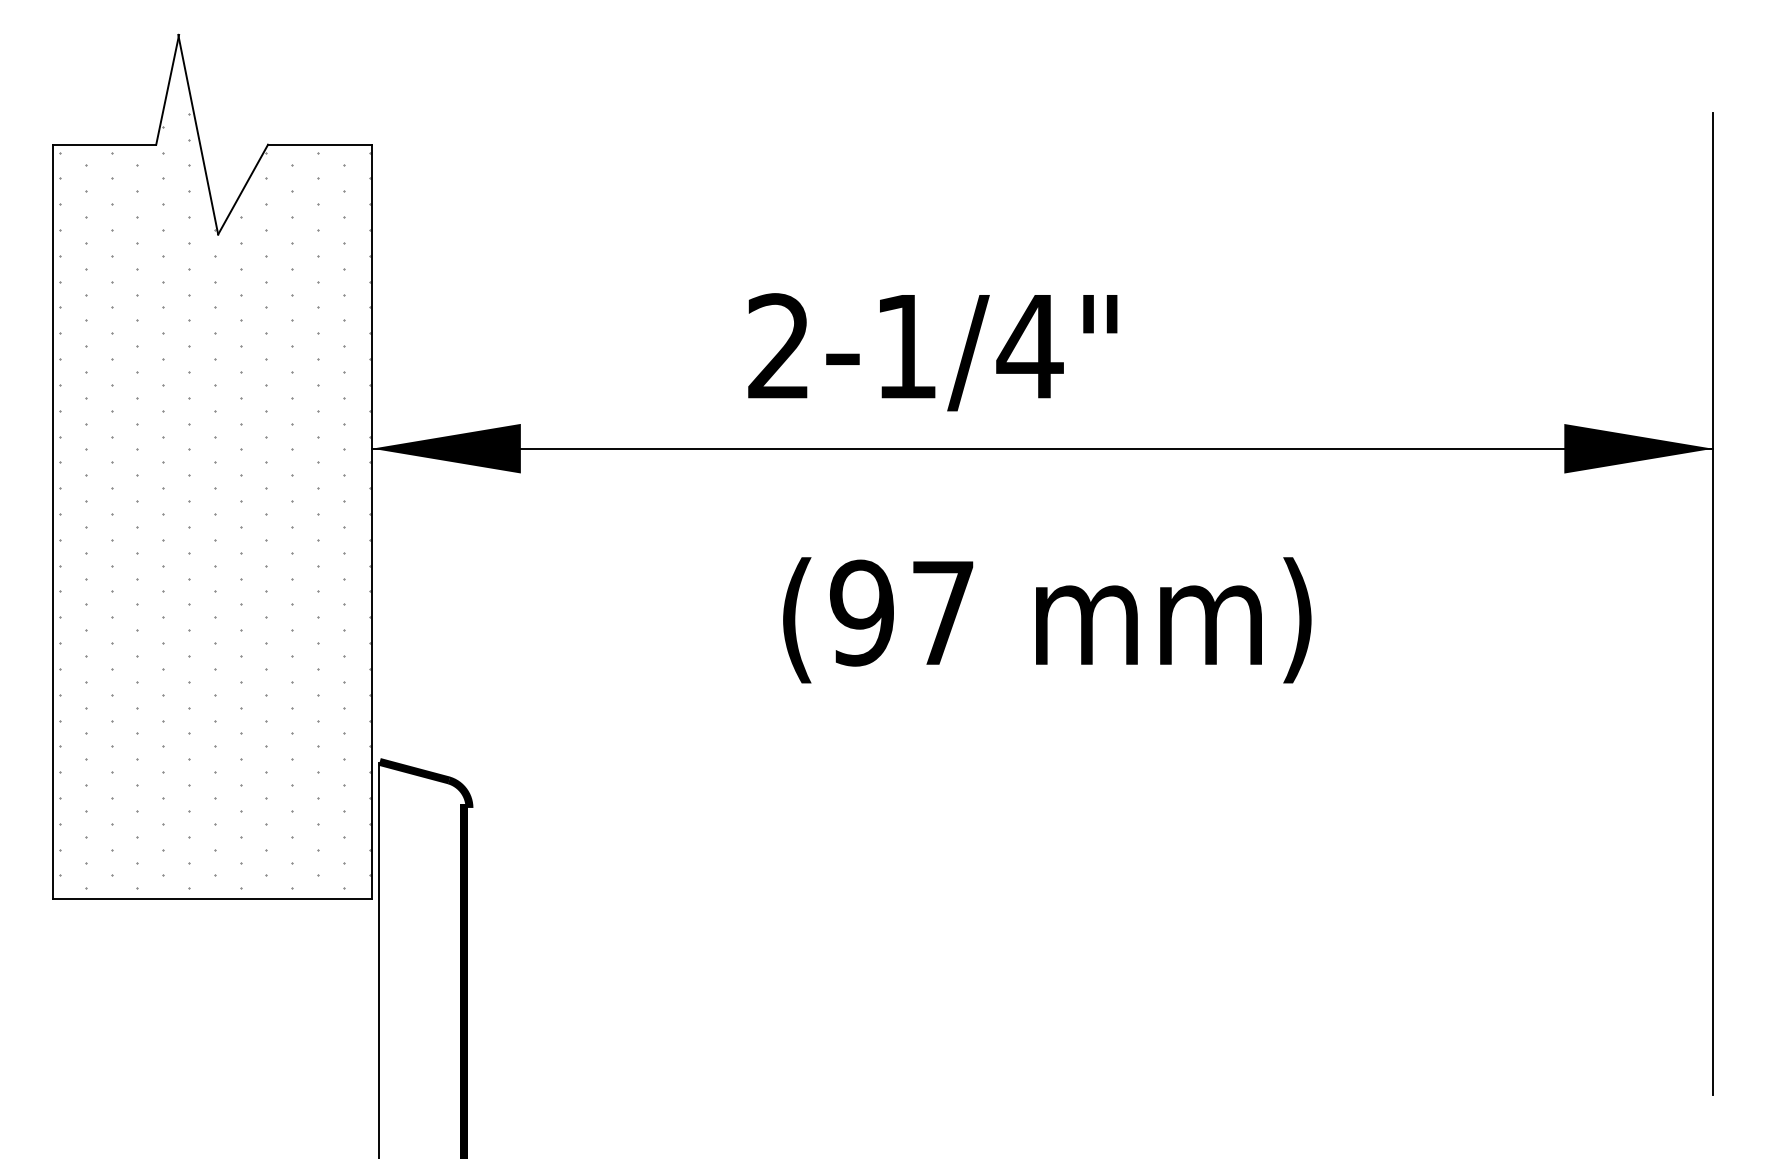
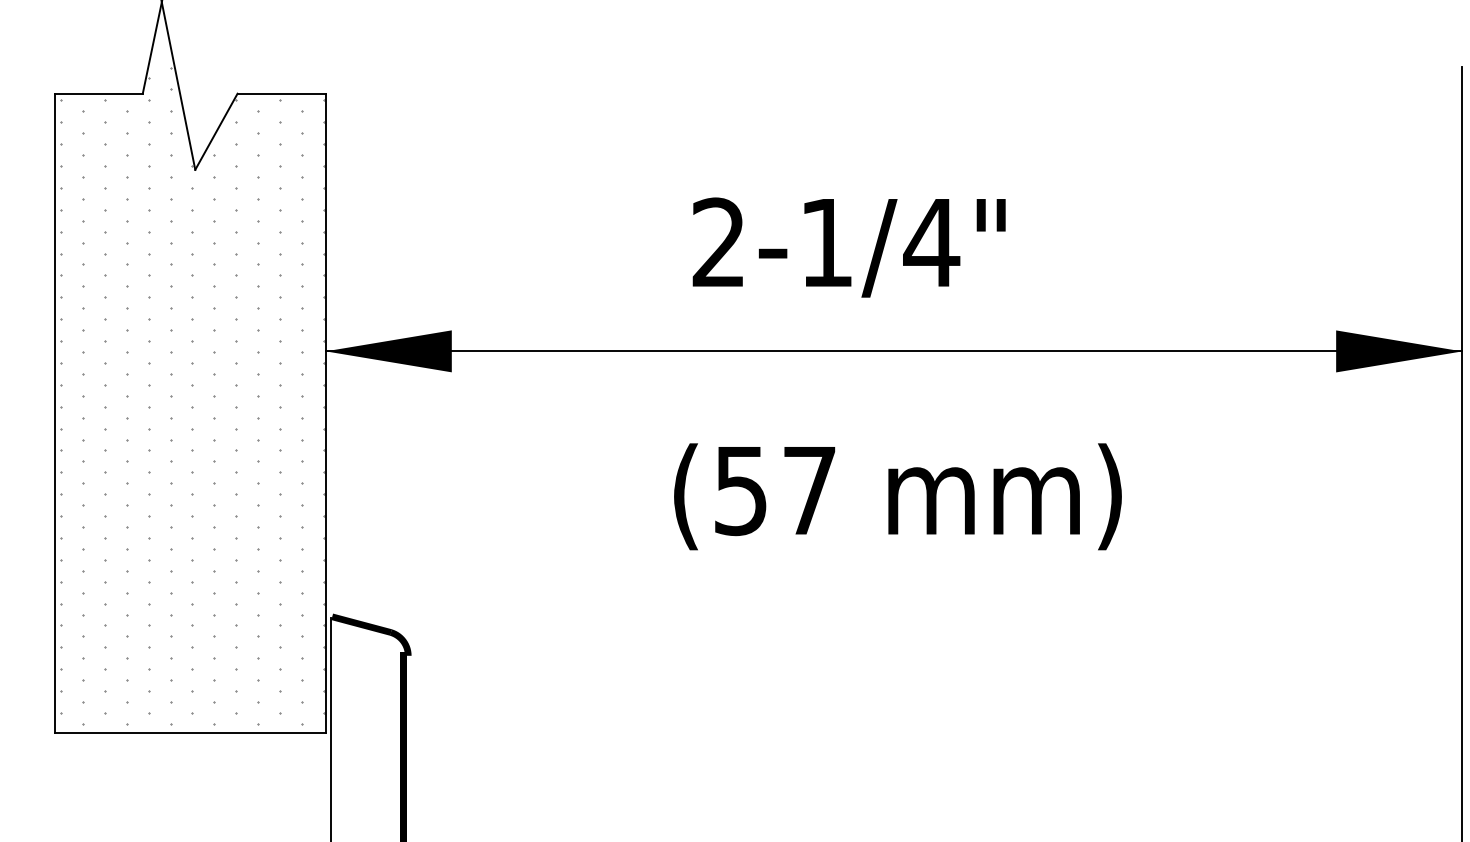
text: (932, 352) -> (848, 247), moved
text: (861, 612) -> (740, 490), (97 -> (57

